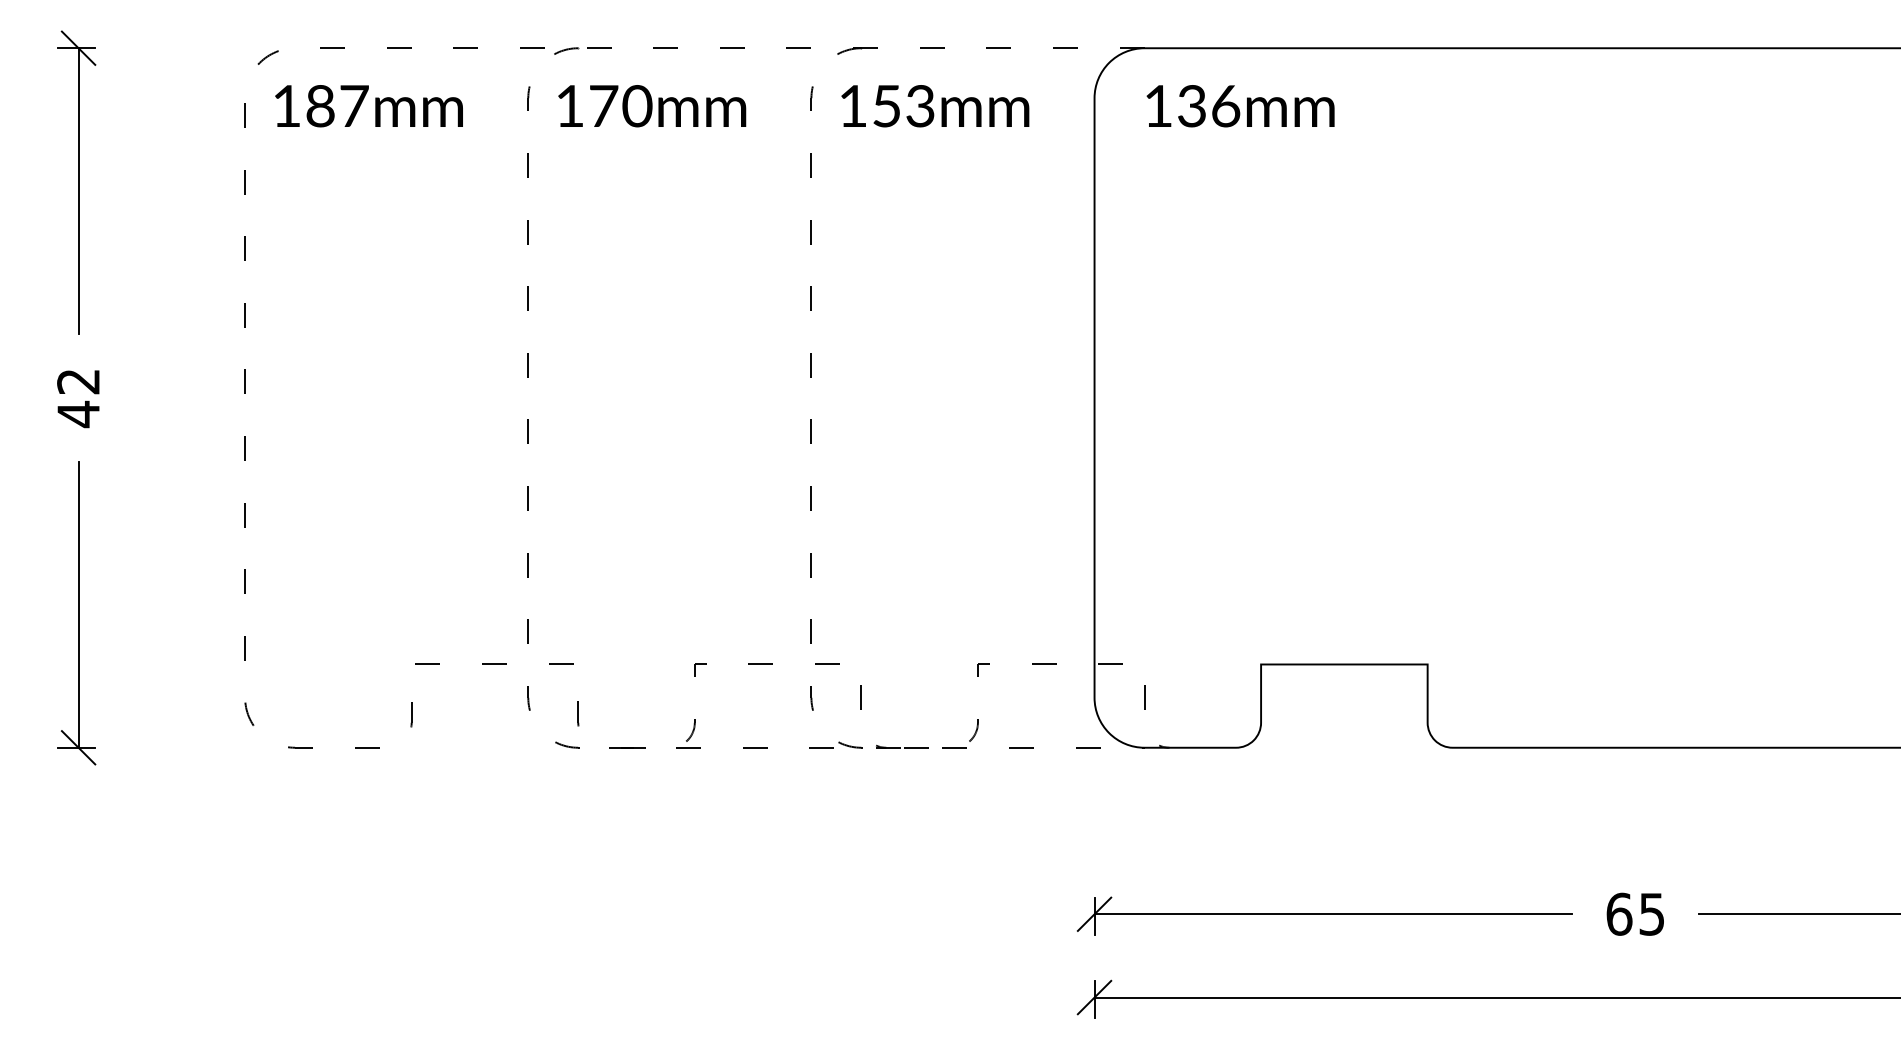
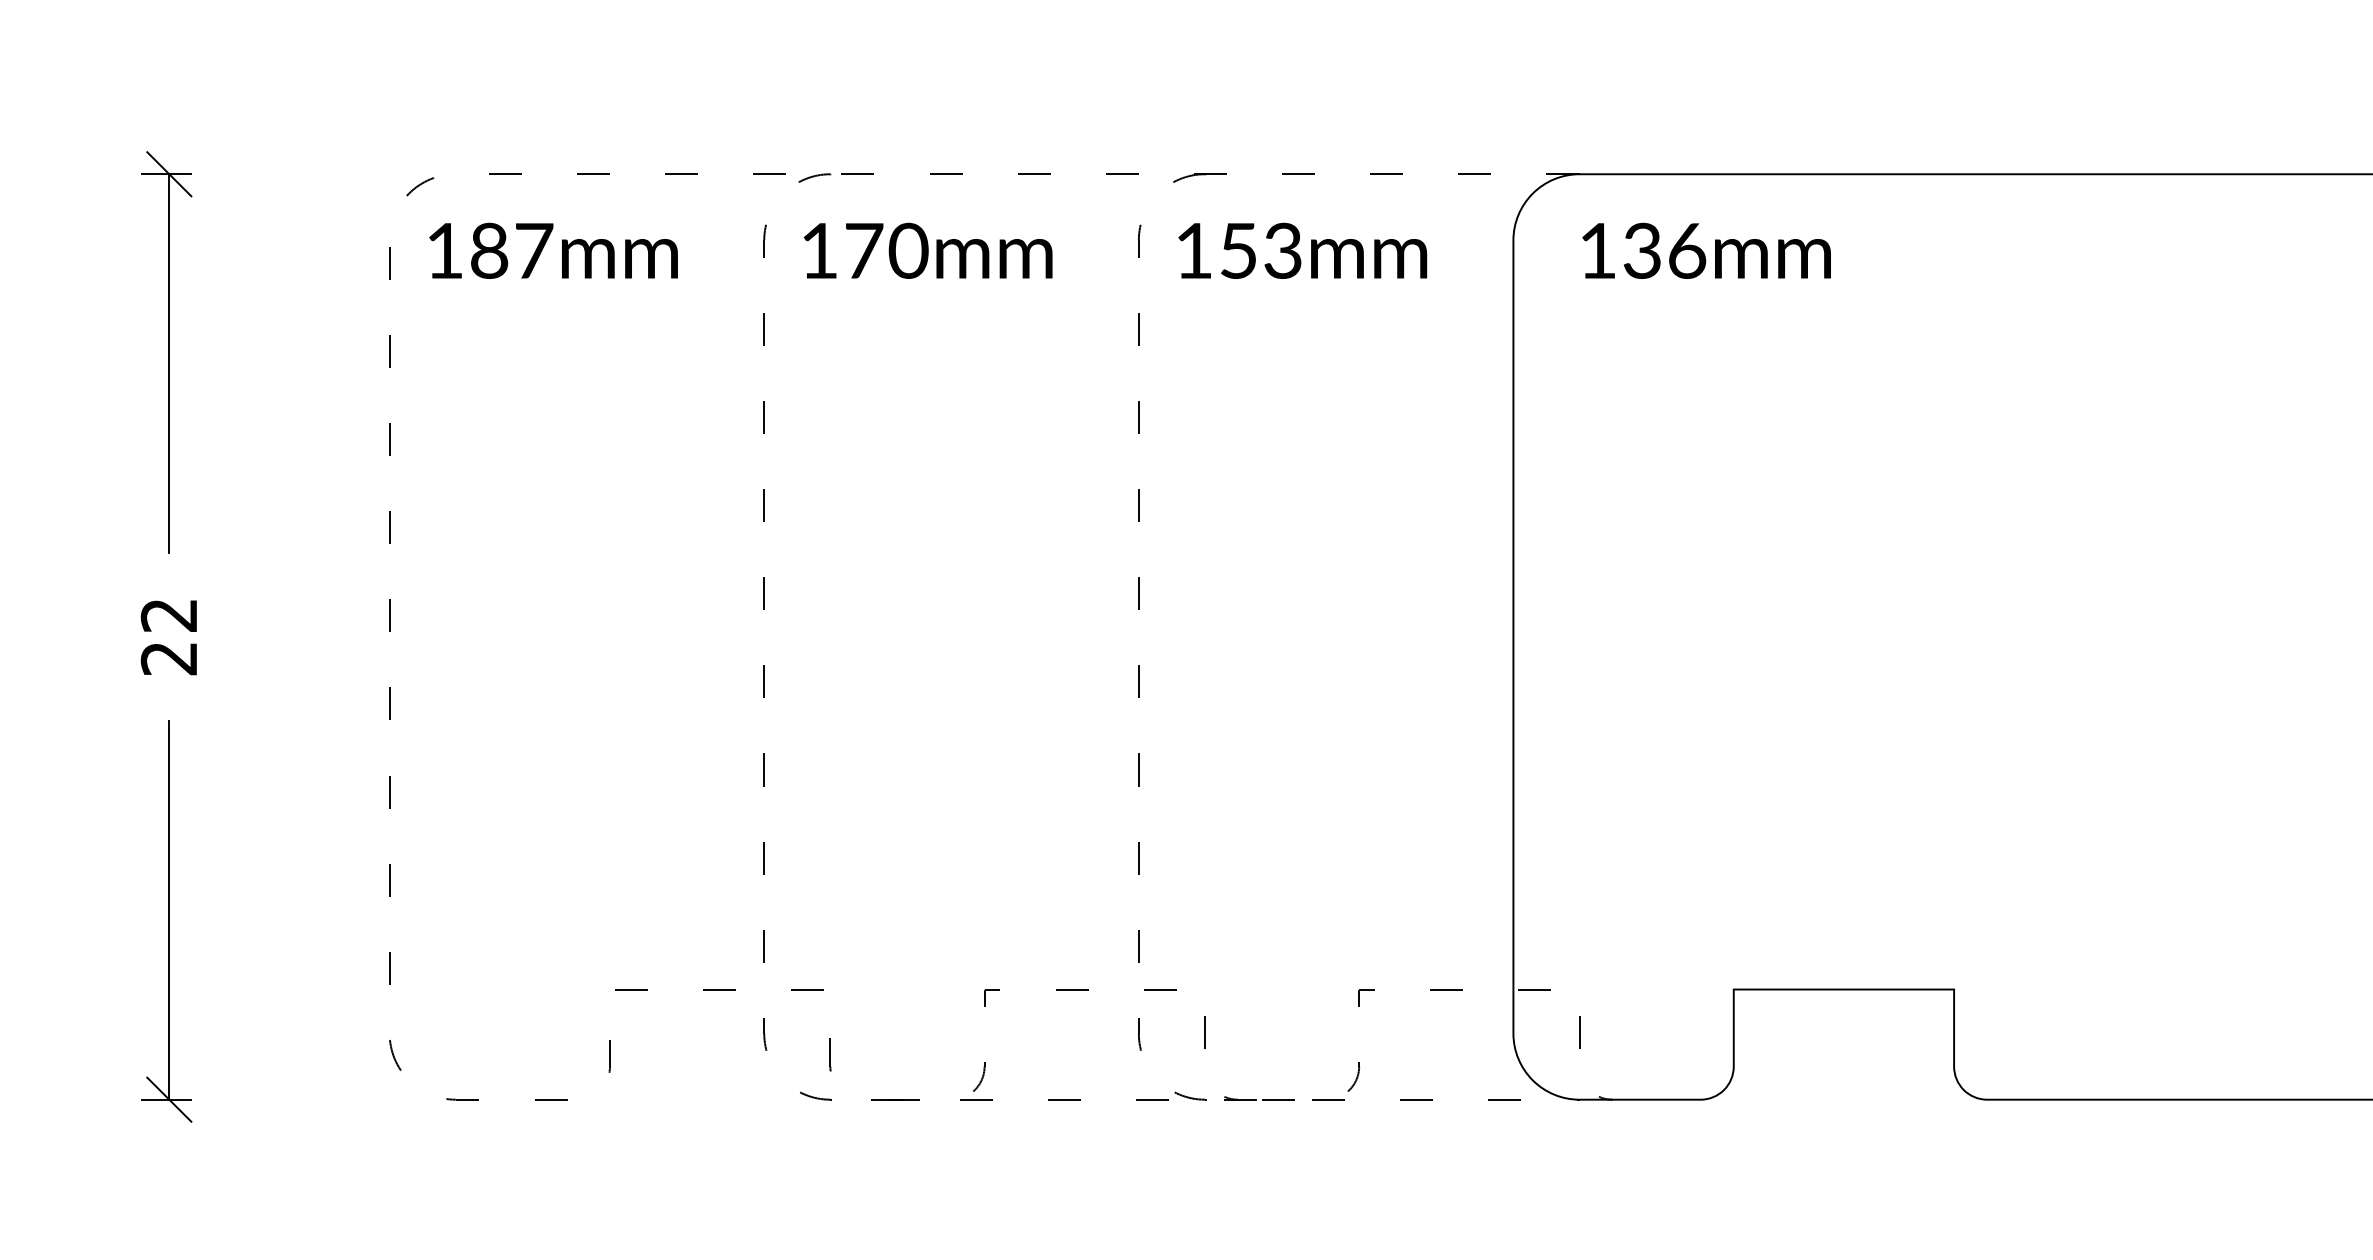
text: (78, 414) -> (169, 658), 42 -> 22

